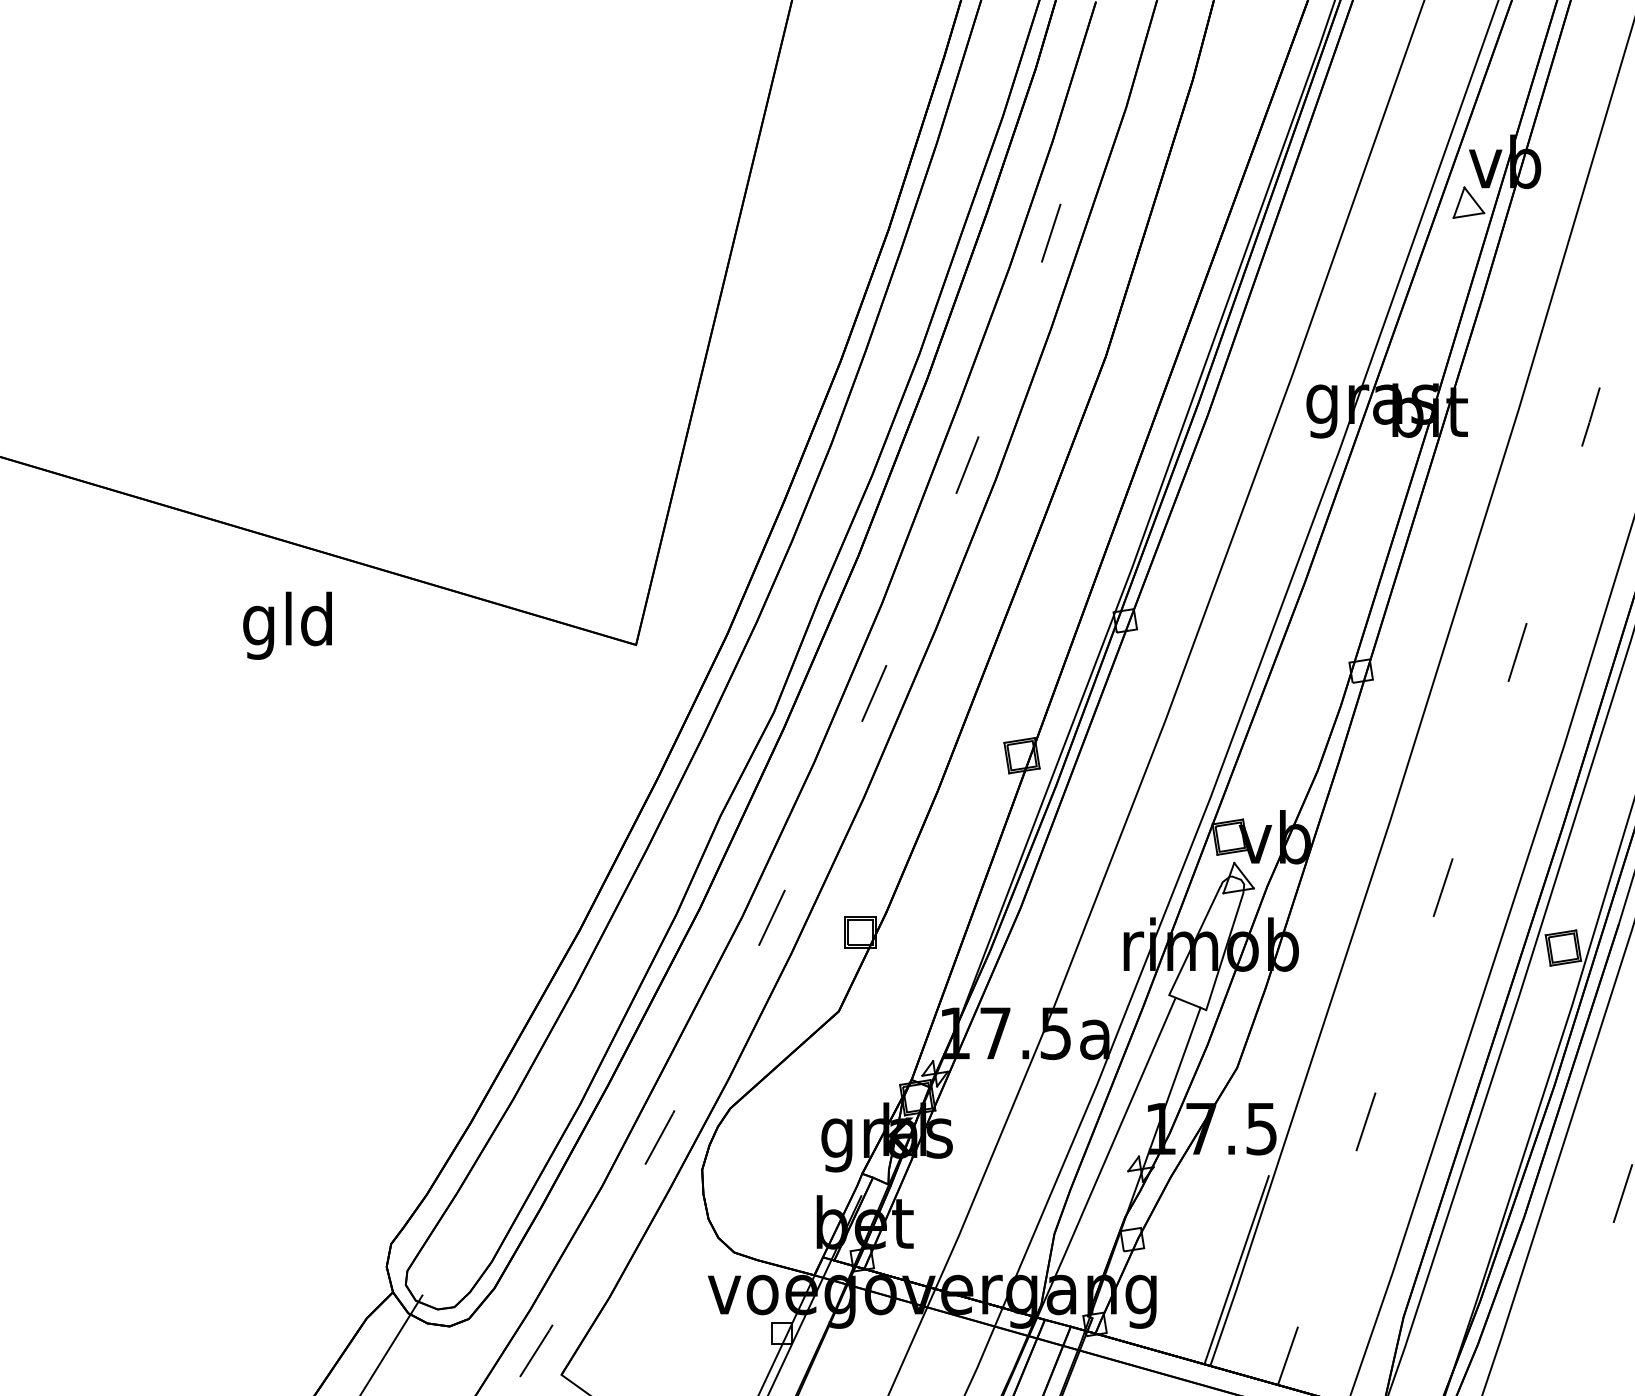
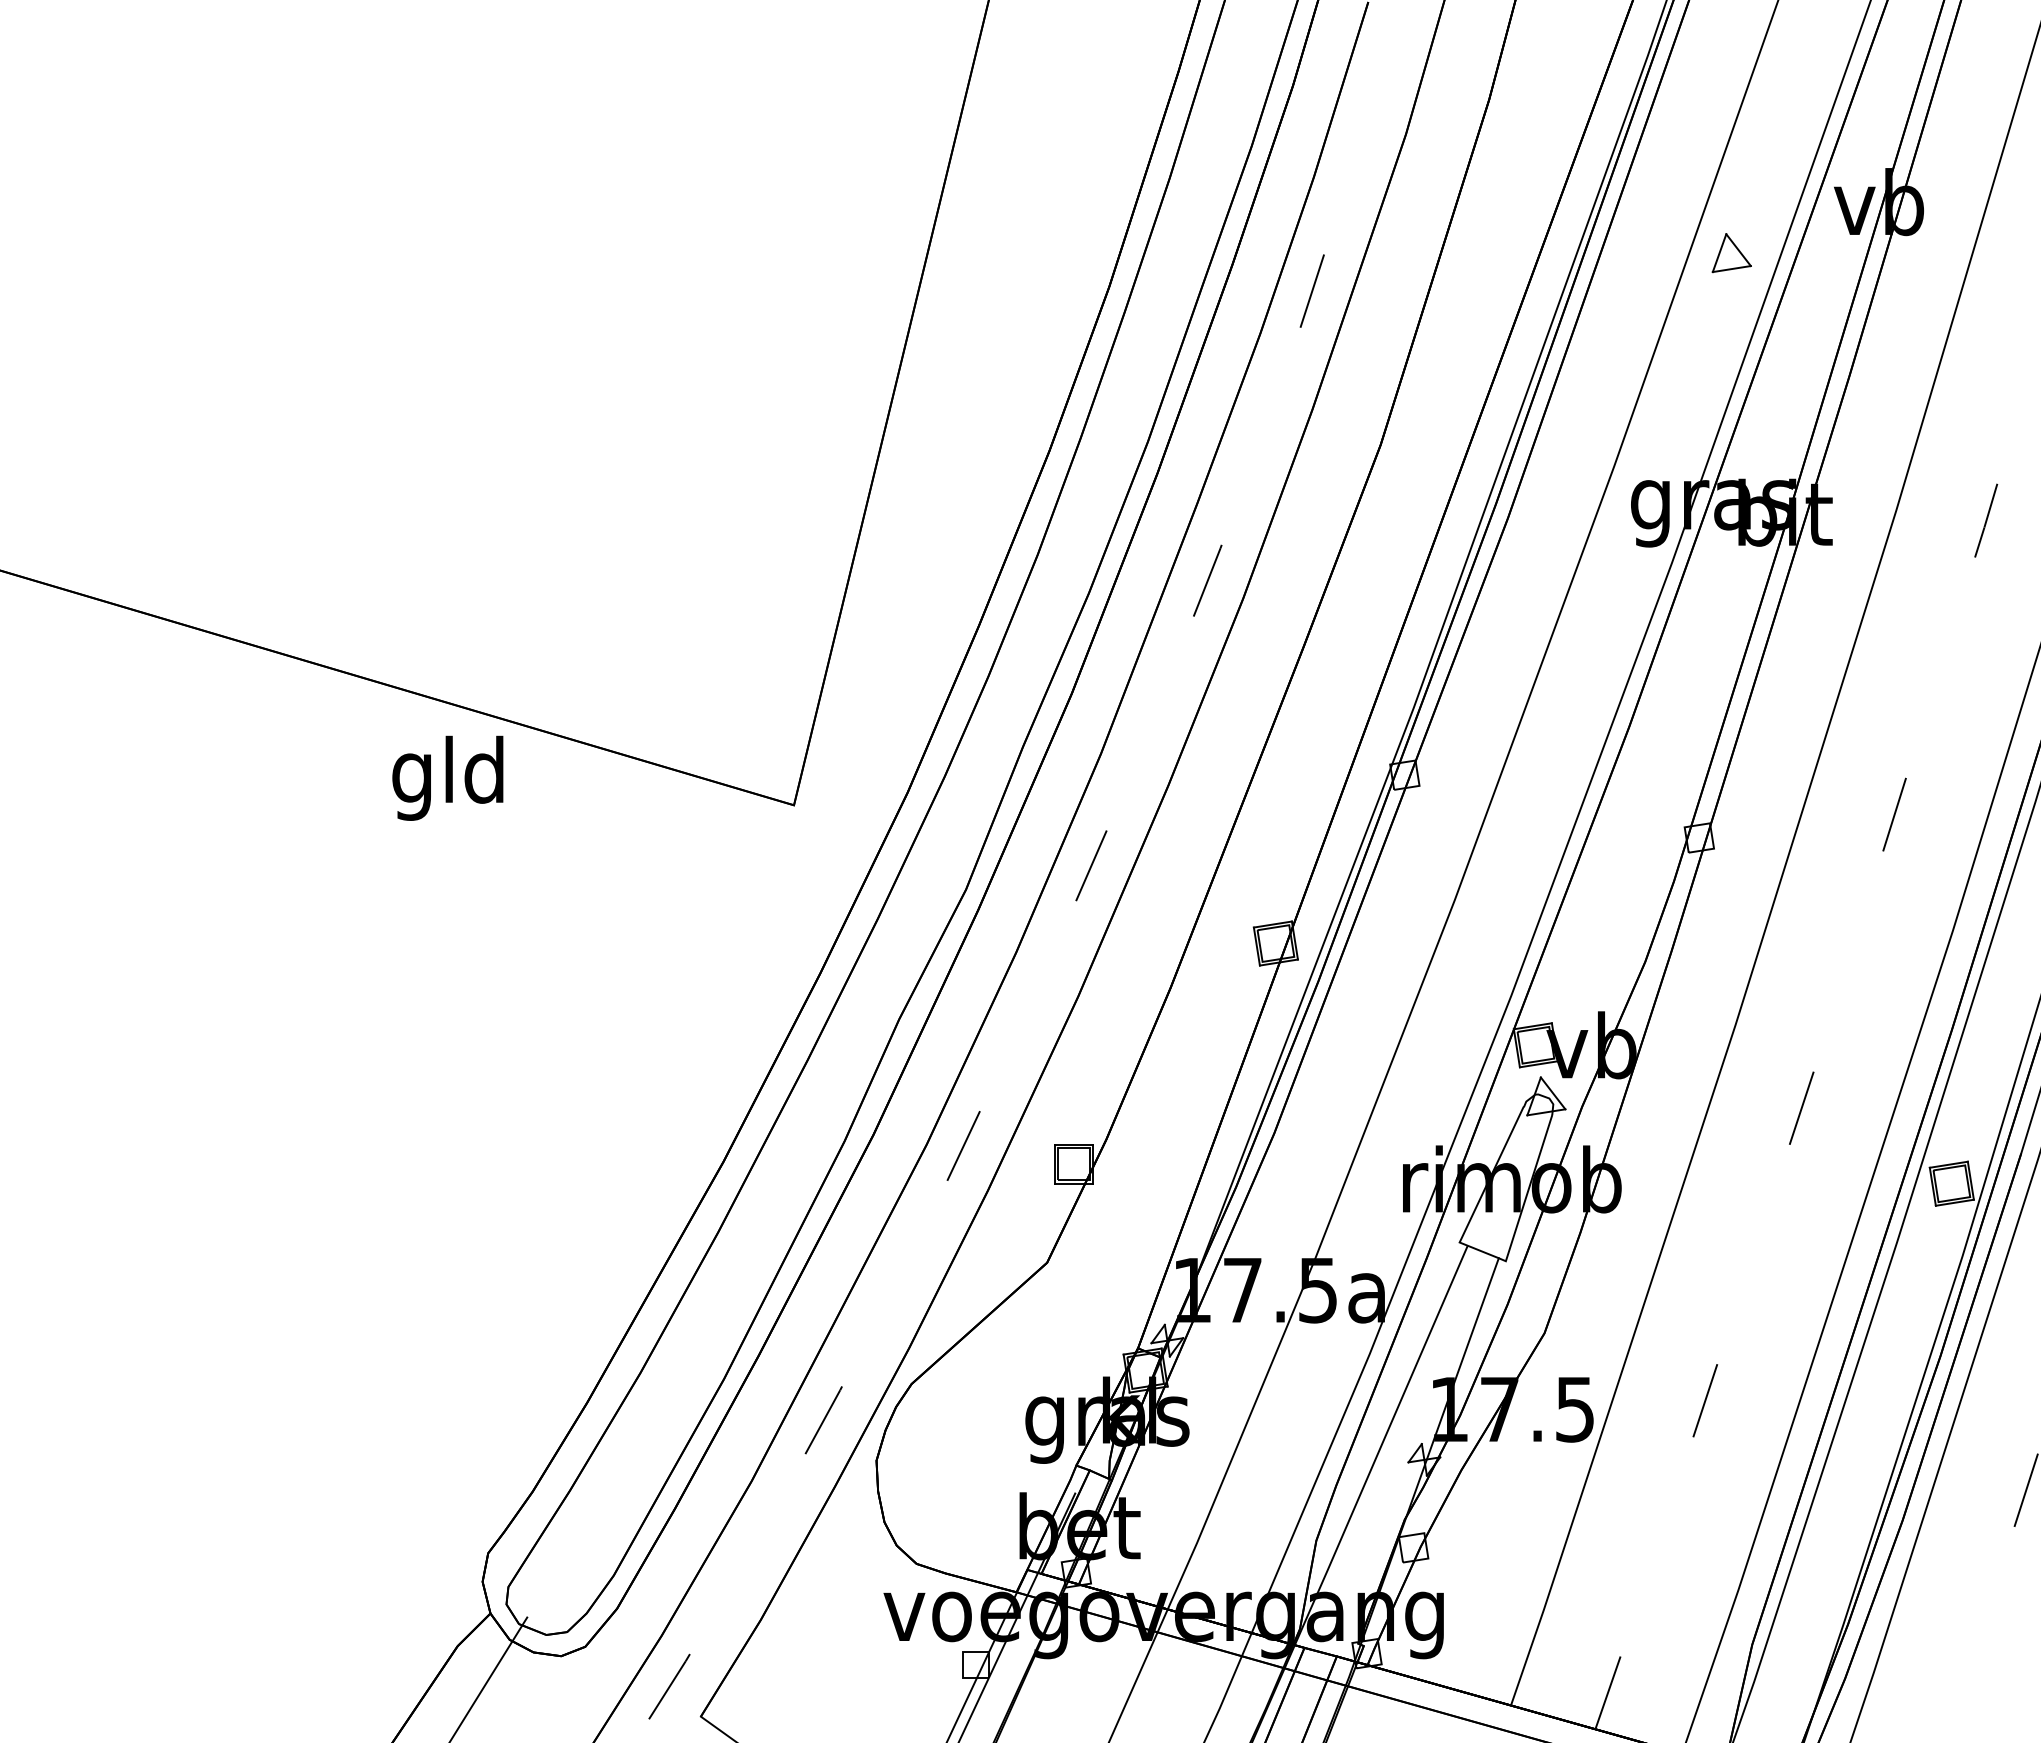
part: (1468, 203) -> (1731, 253), moved
text: (287, 625) -> (447, 777), moved
line: (1236, 1269) -> (1543, 1585), removed

